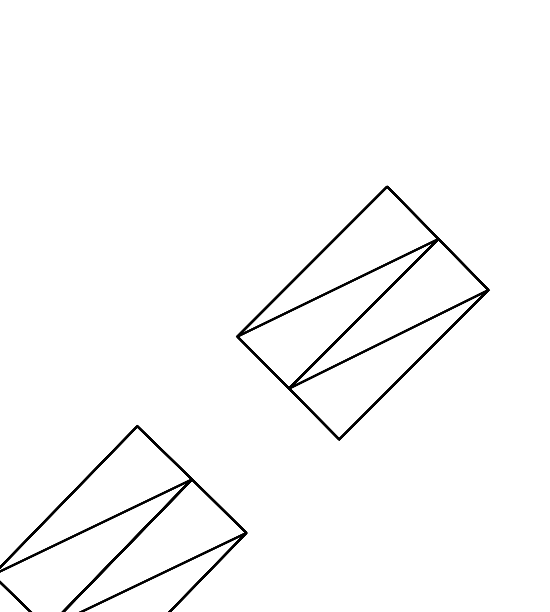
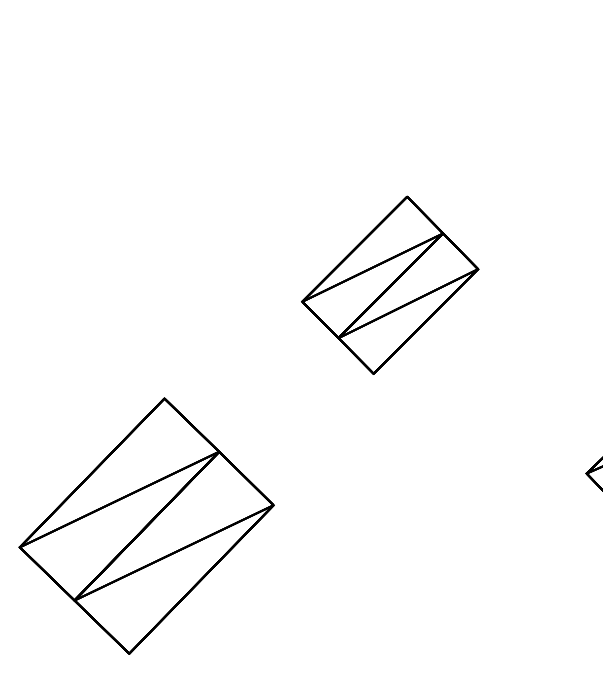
part: (363, 312) -> (390, 284), size x0.7

